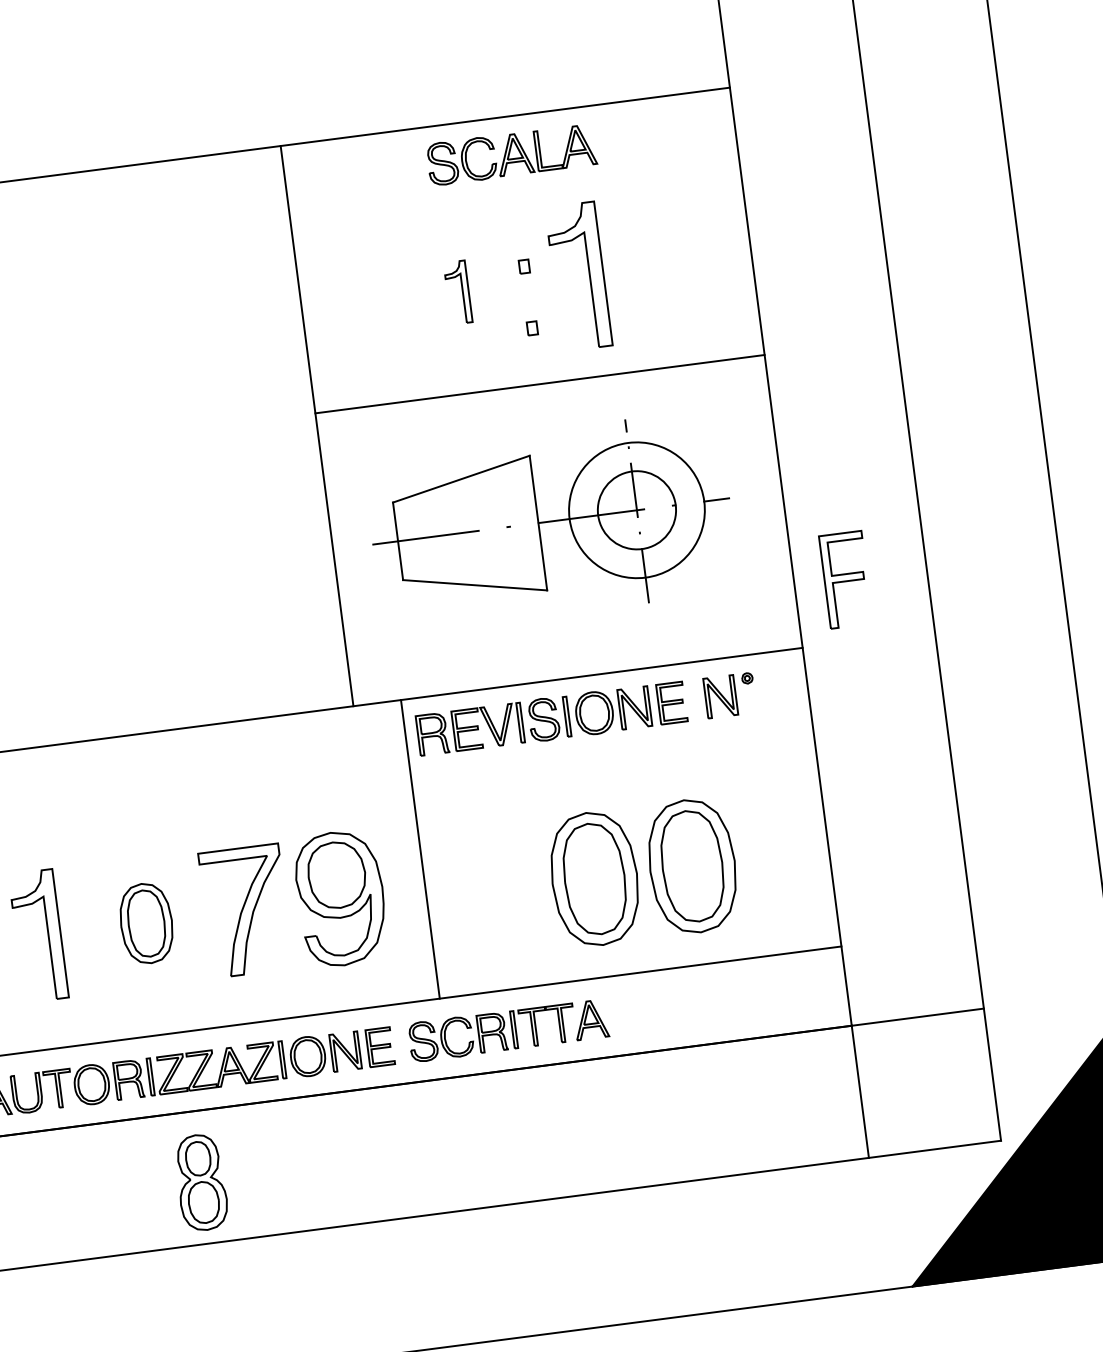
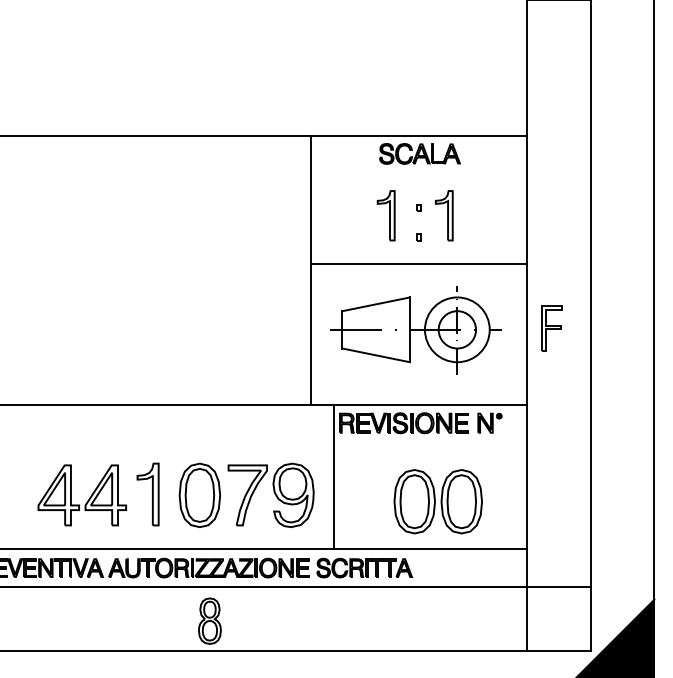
part: (579, 276) -> (444, 215), size x0.71
part: (456, 292) -> (385, 215), size x1.67
part: (844, 579) -> (551, 328), moved
part: (145, 922) -> (199, 494), size x1.67

